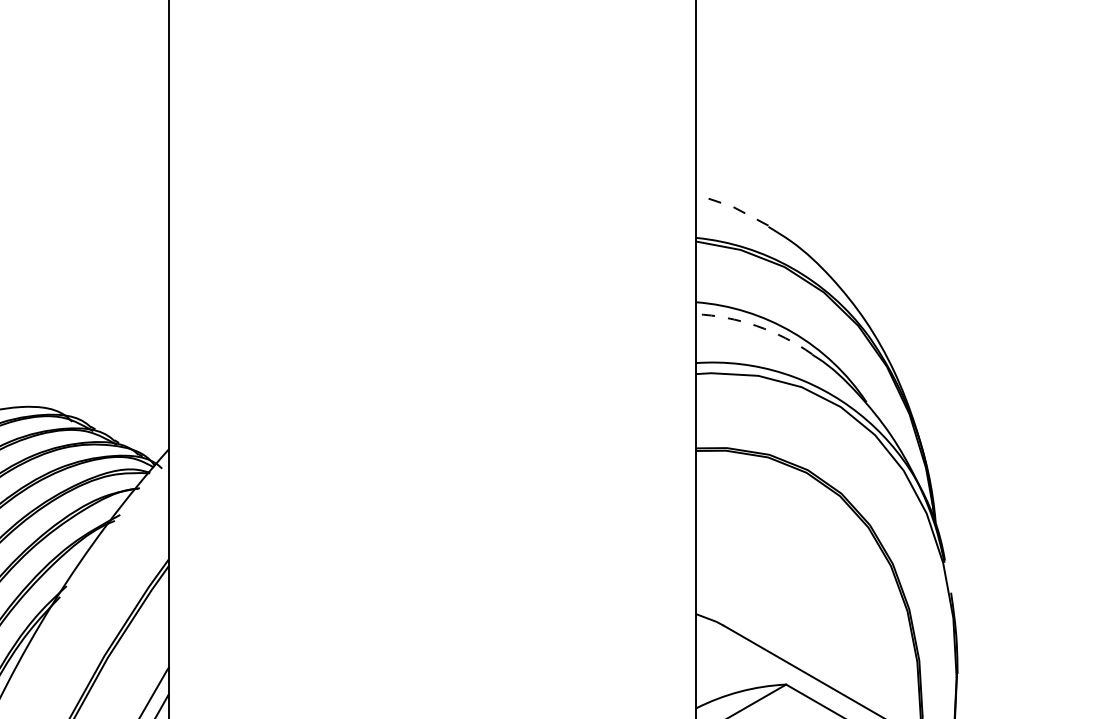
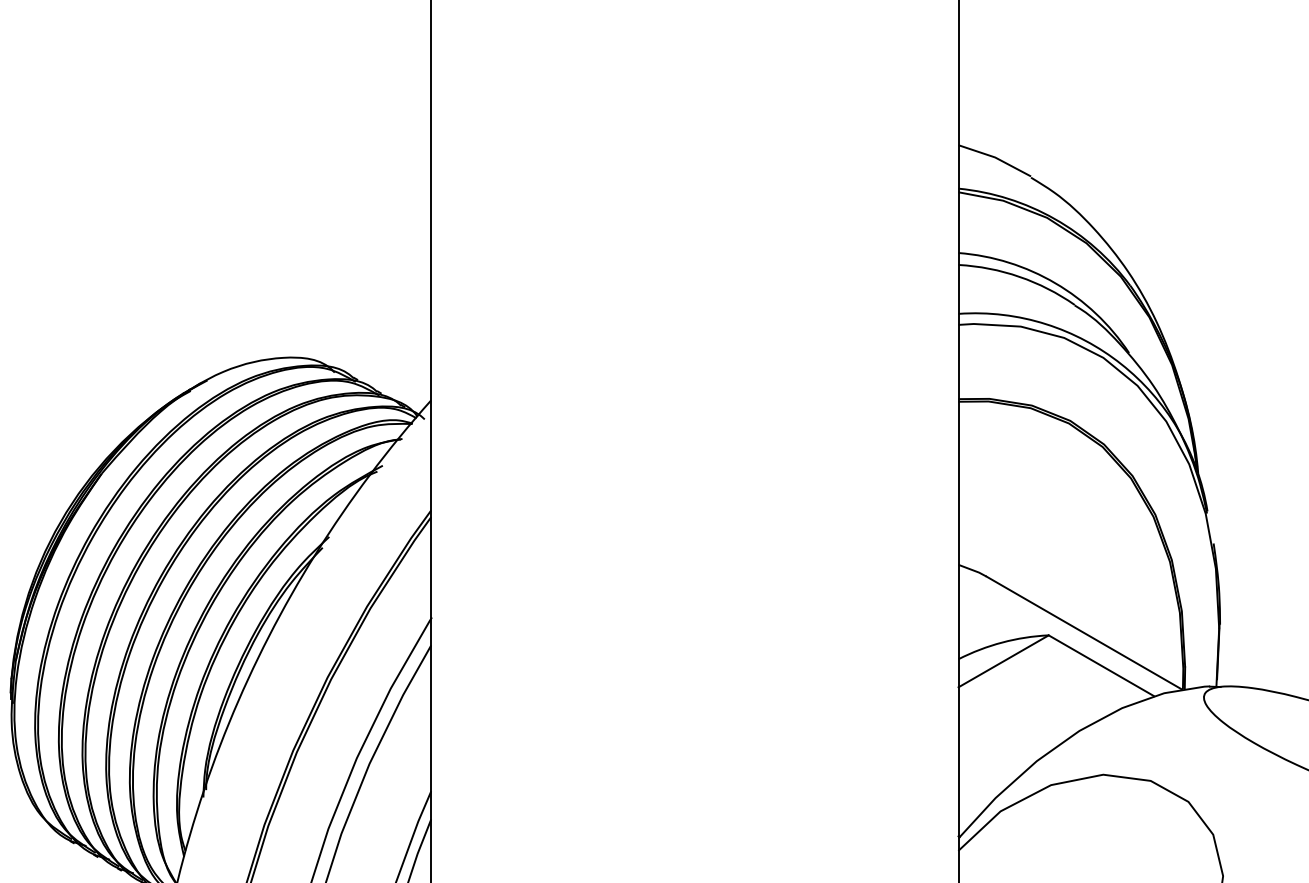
line: (732, 206) -> (995, 157), dashed -> solid
arc: (756, 325) -> (1019, 276), dashed -> solid

